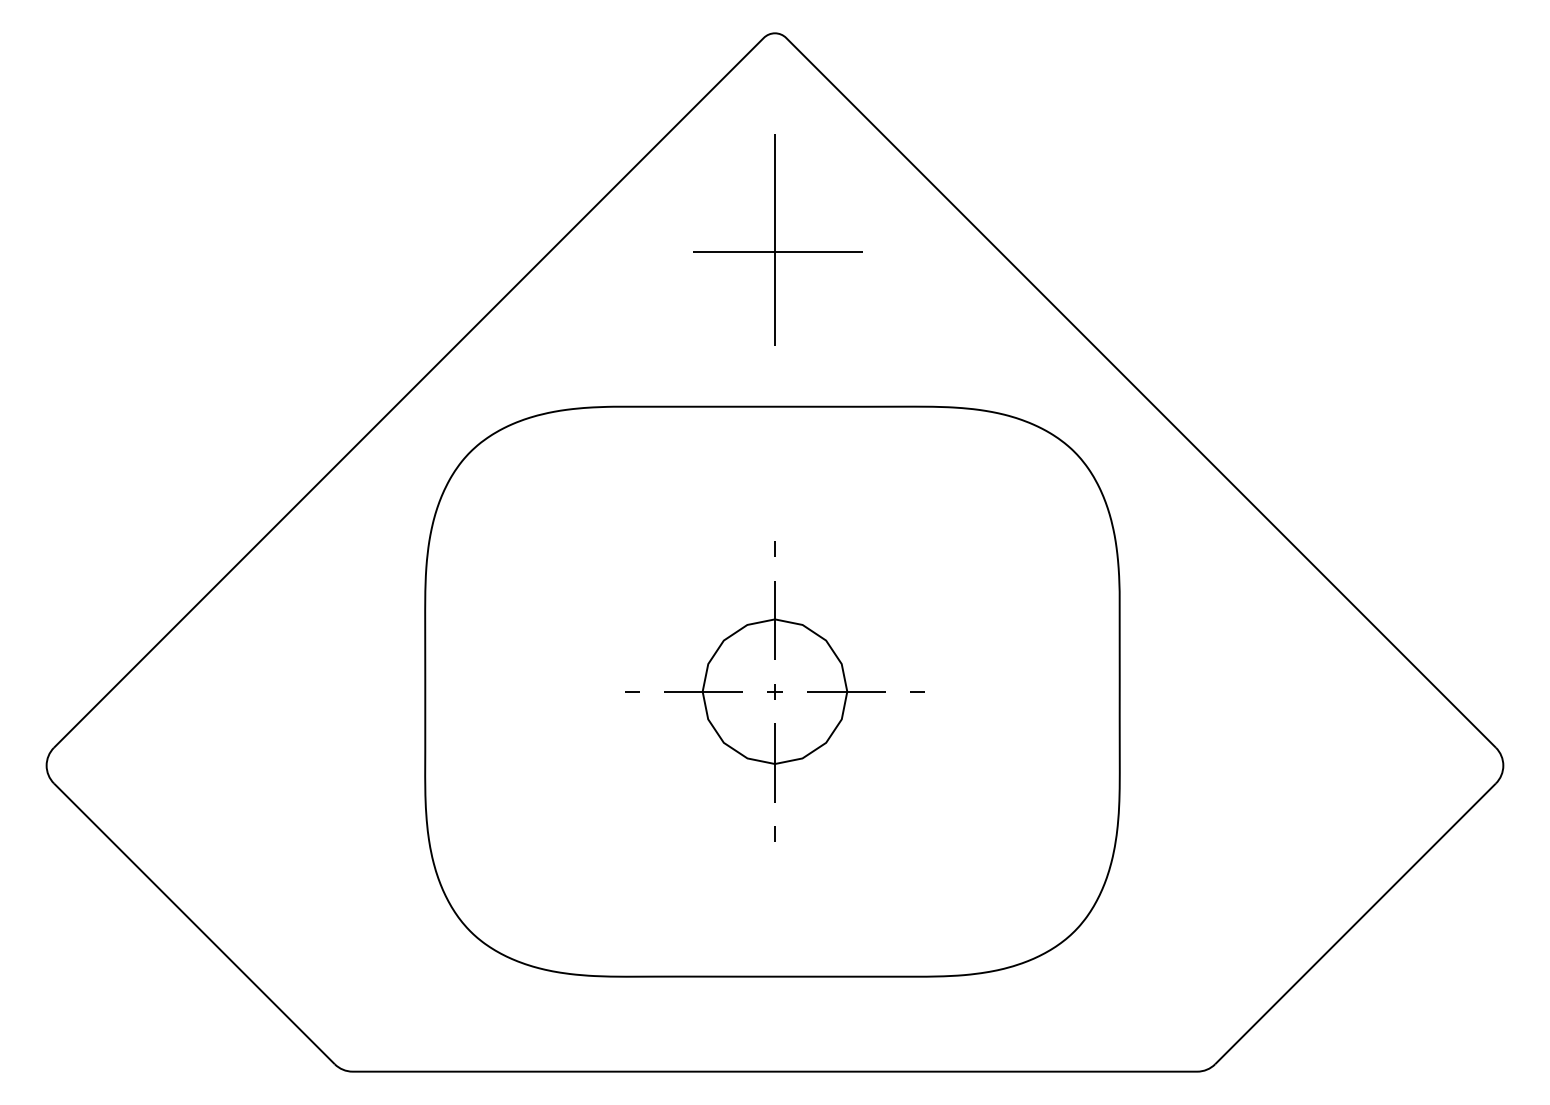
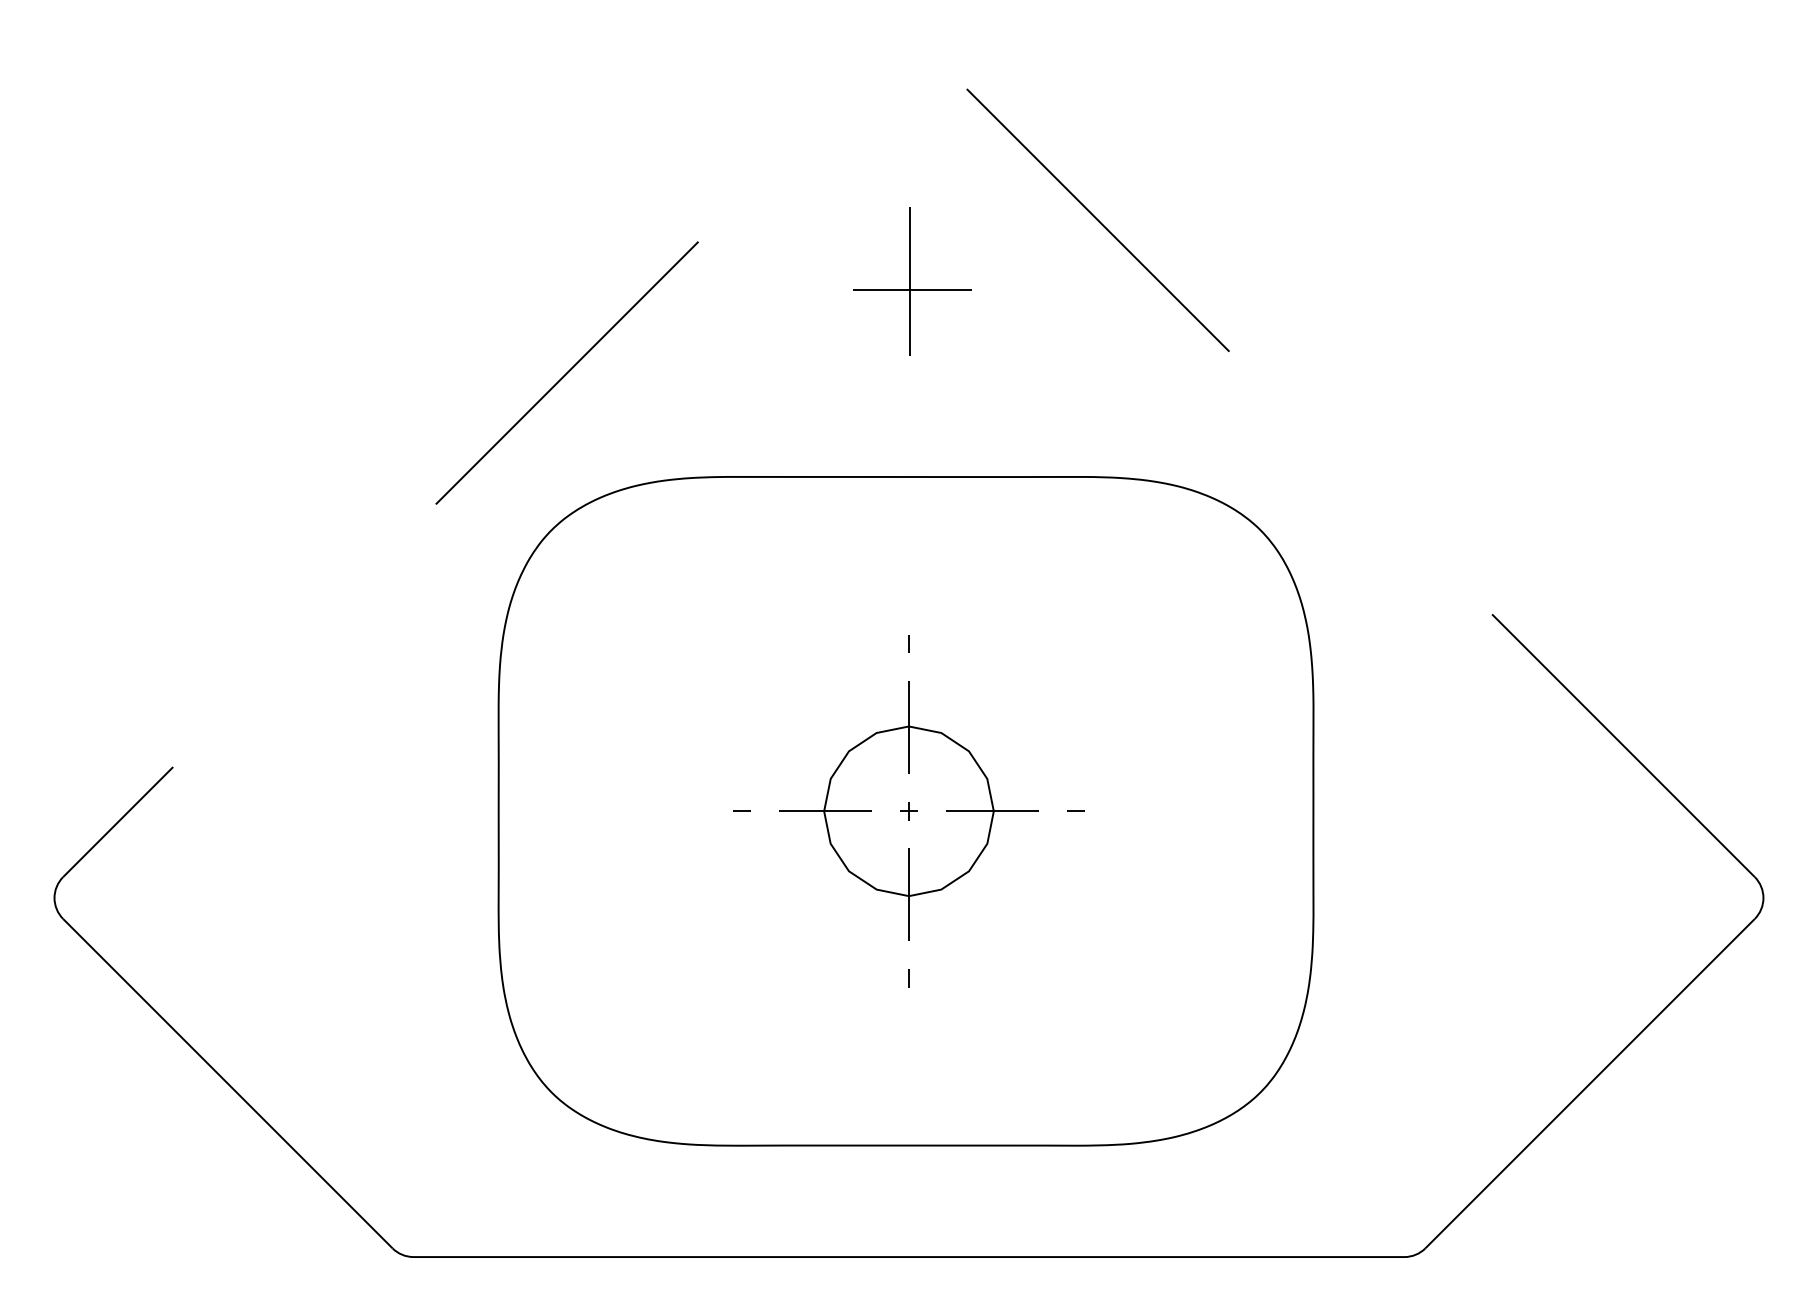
line: (775, 32) -> (909, 38), solid -> dashed
part: (777, 240) -> (912, 281), size x0.6

